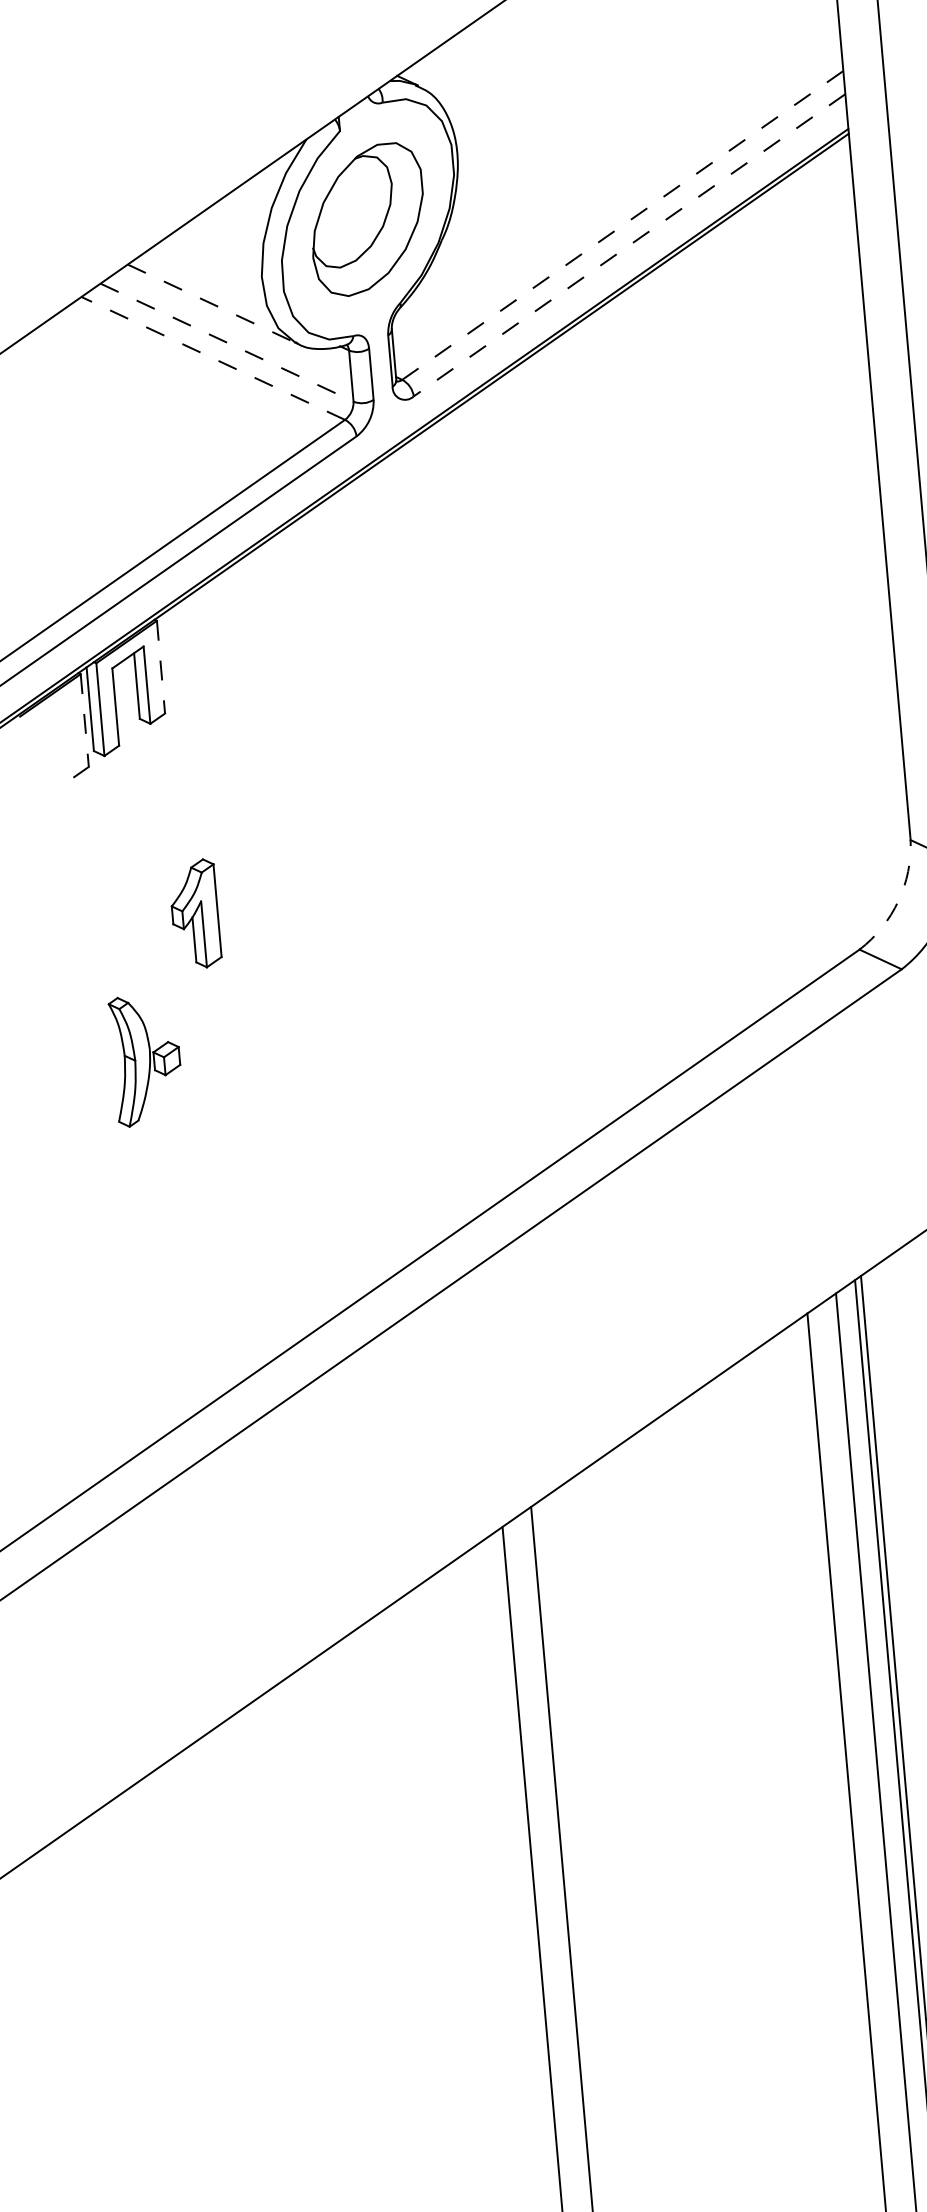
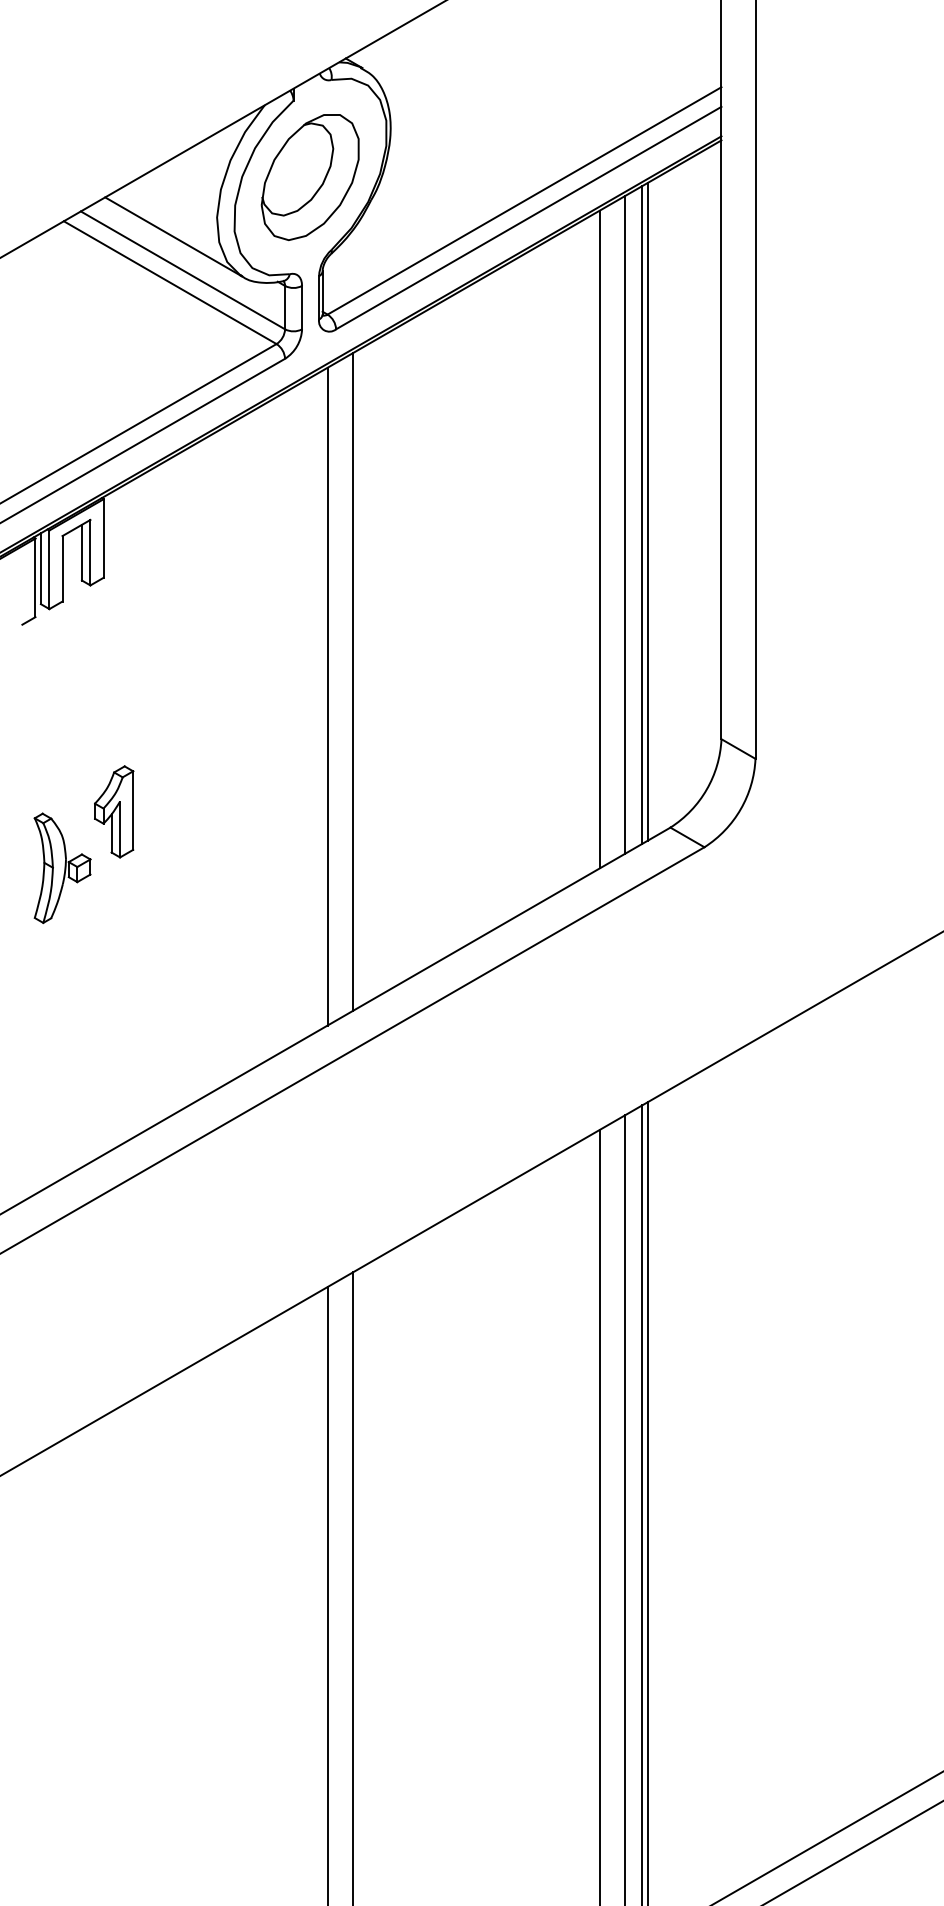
line: (622, 224) -> (524, 200), dashed -> solid
line: (629, 245) -> (528, 218), dashed -> solid
line: (212, 303) -> (173, 236), dashed -> solid
line: (226, 342) -> (182, 270), dashed -> solid
line: (213, 358) -> (170, 282), dashed -> solid
line: (799, 579) -> (647, 511), added
line: (794, 583) -> (642, 514), added
line: (775, 596) -> (625, 524), added
line: (746, 617) -> (599, 539), added
line: (161, 668) -> (103, 539), dashed -> solid
line: (84, 721) -> (35, 578), dashed -> solid
line: (470, 809) -> (353, 681), added
line: (441, 830) -> (327, 696), added
arc: (898, 900) -> (706, 789), dashed -> solid
part: (195, 913) -> (114, 811), moved

